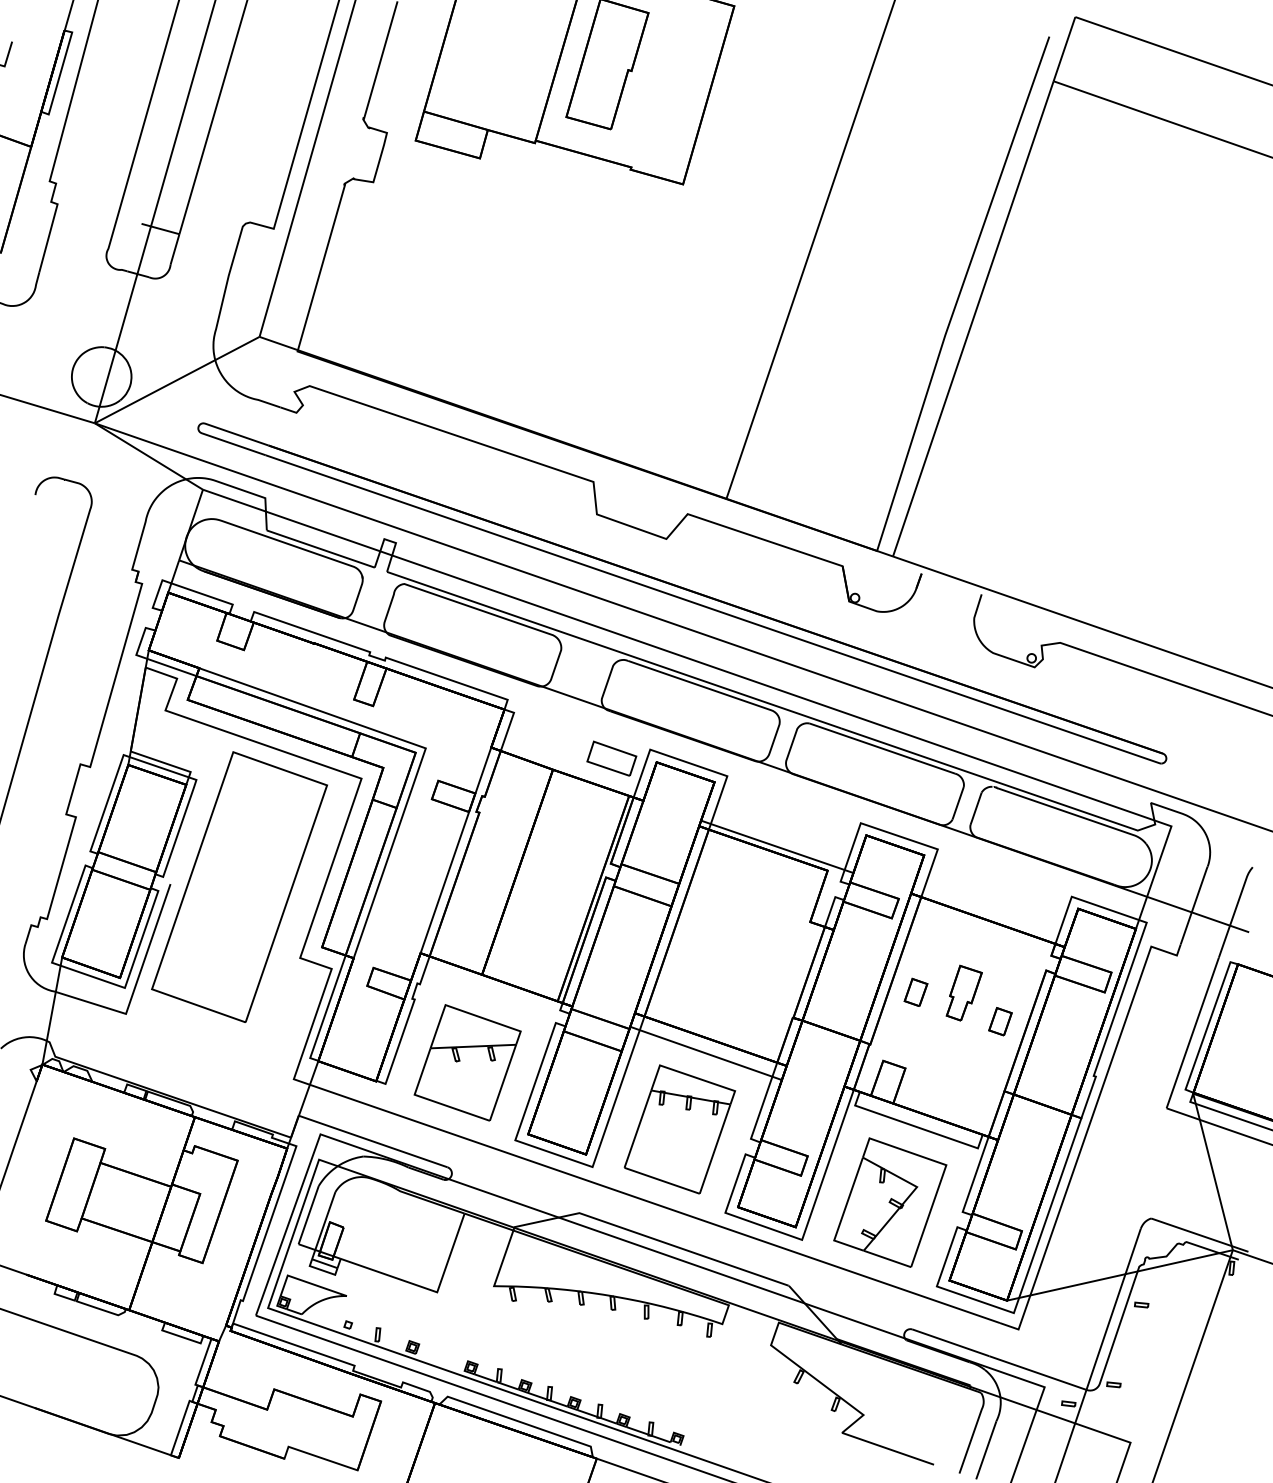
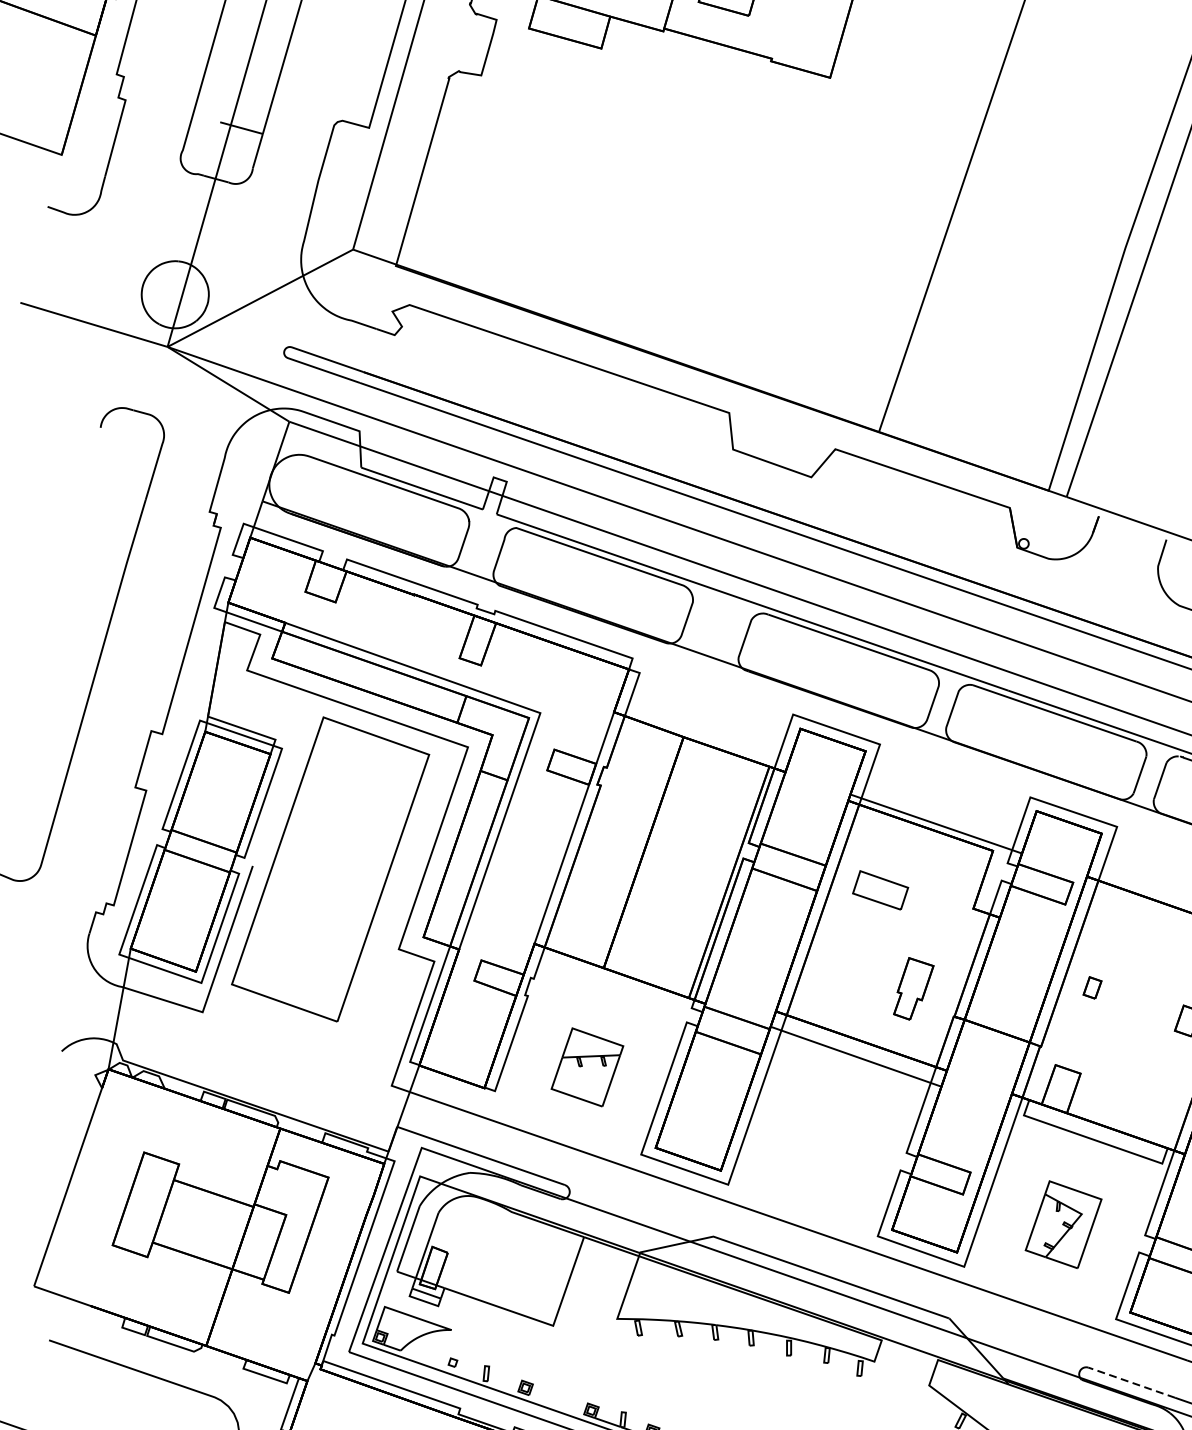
part: (611, 758) -> (880, 890), moved
part: (915, 991) -> (1091, 986), size x0.7
part: (963, 992) -> (912, 988), moved
part: (467, 1062) -> (587, 1066), size x0.6
part: (679, 1129) -> (826, 1142), removed
part: (890, 1202) -> (1063, 1224), size x0.6
line: (950, 1342) -> (1131, 1382), solid -> dashed

